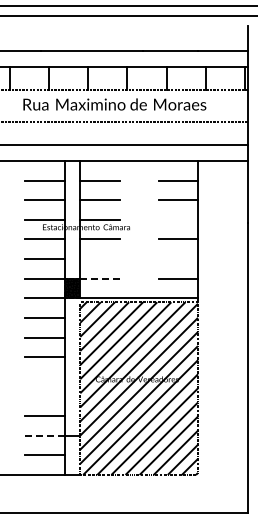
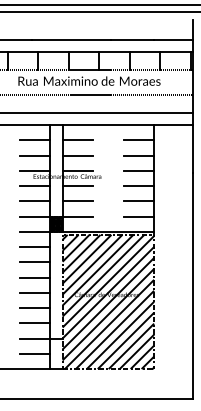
line: (178, 219) -> (138, 170), added
line: (99, 259) -> (77, 201), added
line: (178, 259) -> (138, 201), added
line: (99, 278) -> (77, 216), dashed -> solid
line: (44, 376) -> (34, 292), added
line: (44, 396) -> (34, 308), added
line: (44, 435) -> (34, 338), dashed -> solid

